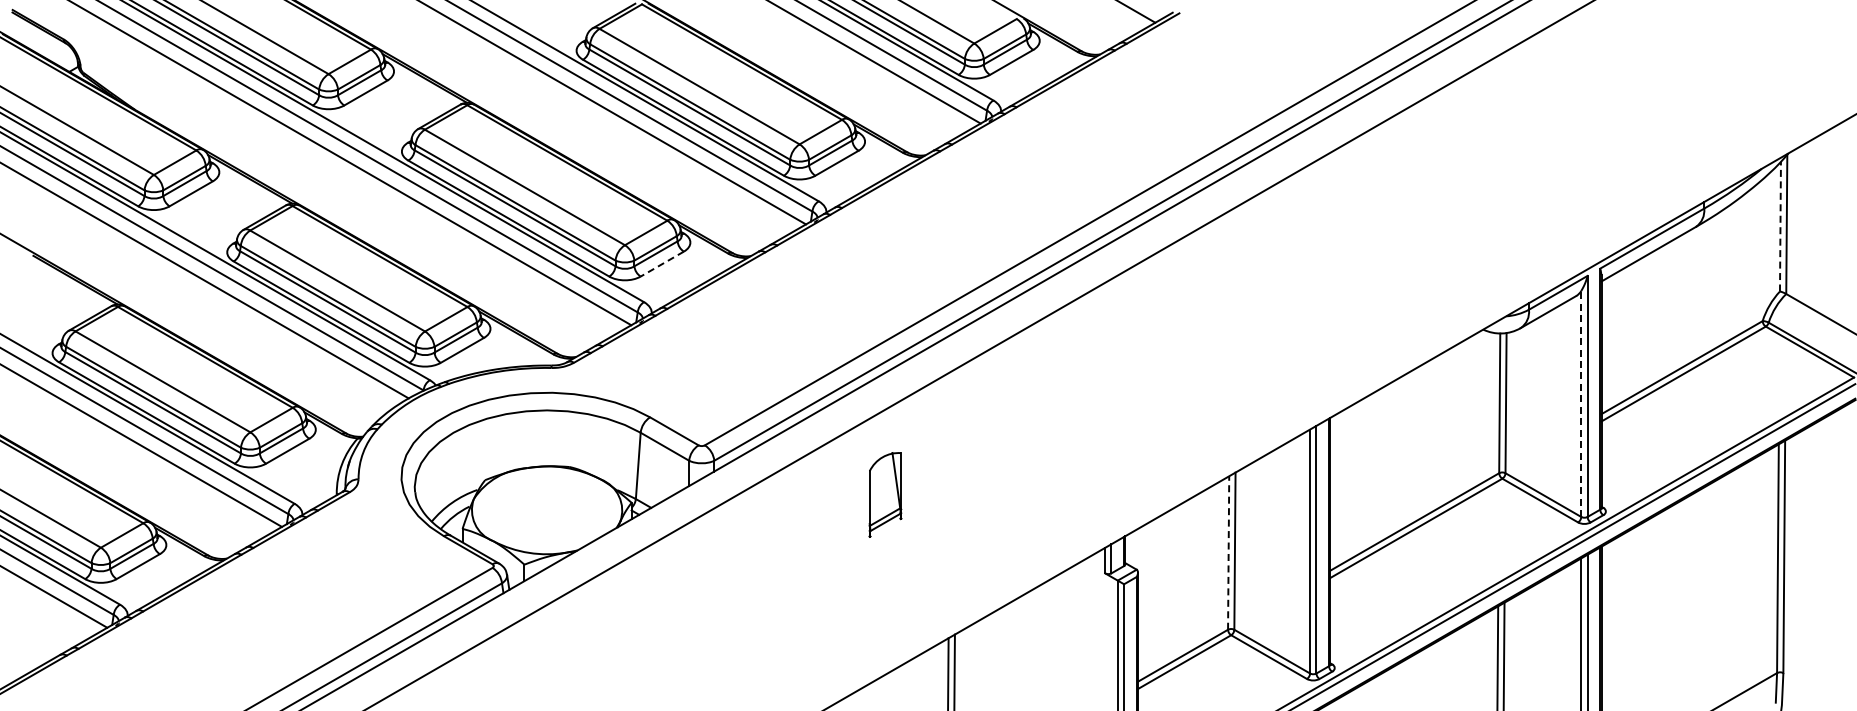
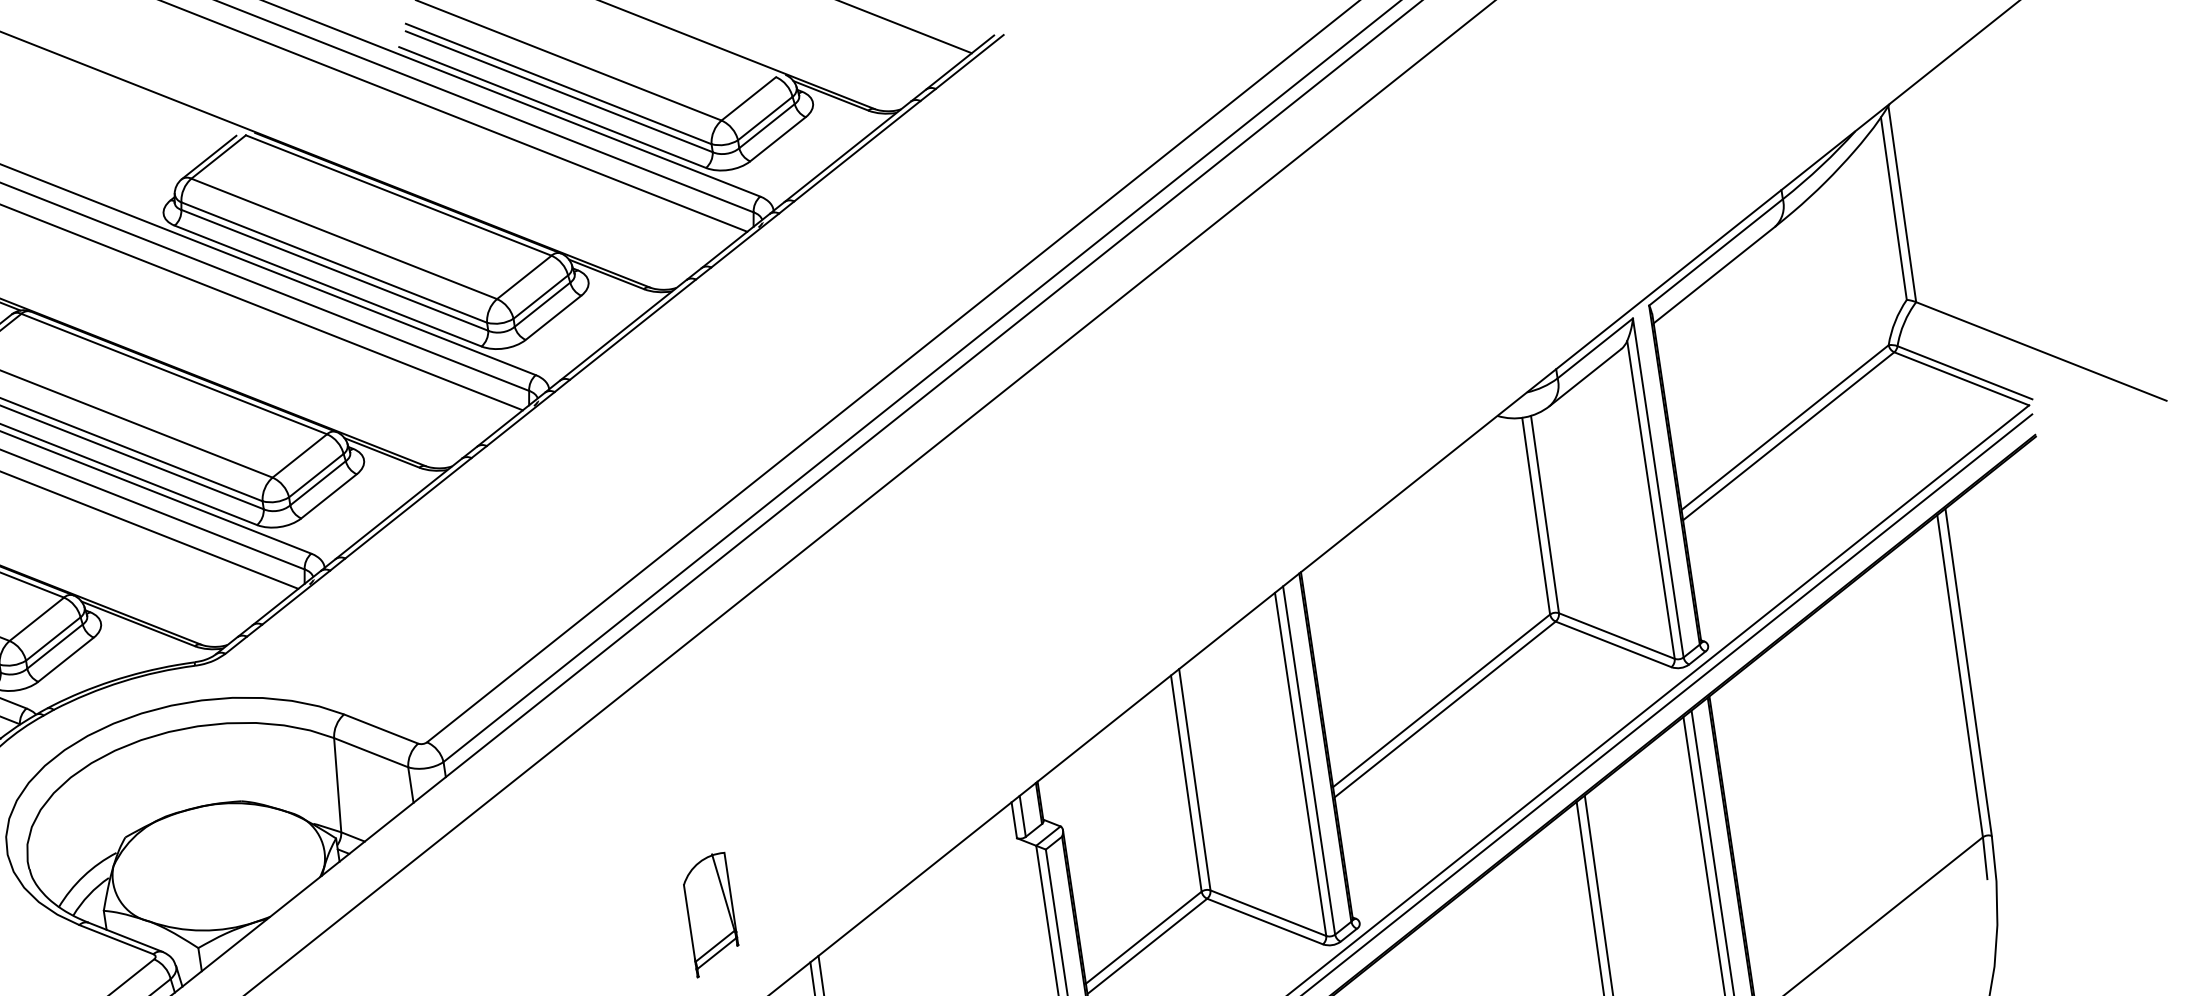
line: (1780, 226) -> (1893, 208), dashed -> solid
line: (662, 264) -> (329, 496), dashed -> solid
line: (1581, 403) -> (1651, 499), dashed -> solid
part: (885, 494) -> (711, 914), moved
line: (1228, 553) -> (1186, 784), dashed -> solid

